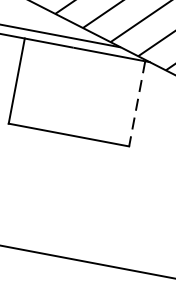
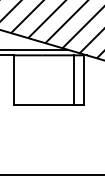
line: (120, 101) -> (74, 80), added
line: (137, 104) -> (84, 80), dashed -> solid

